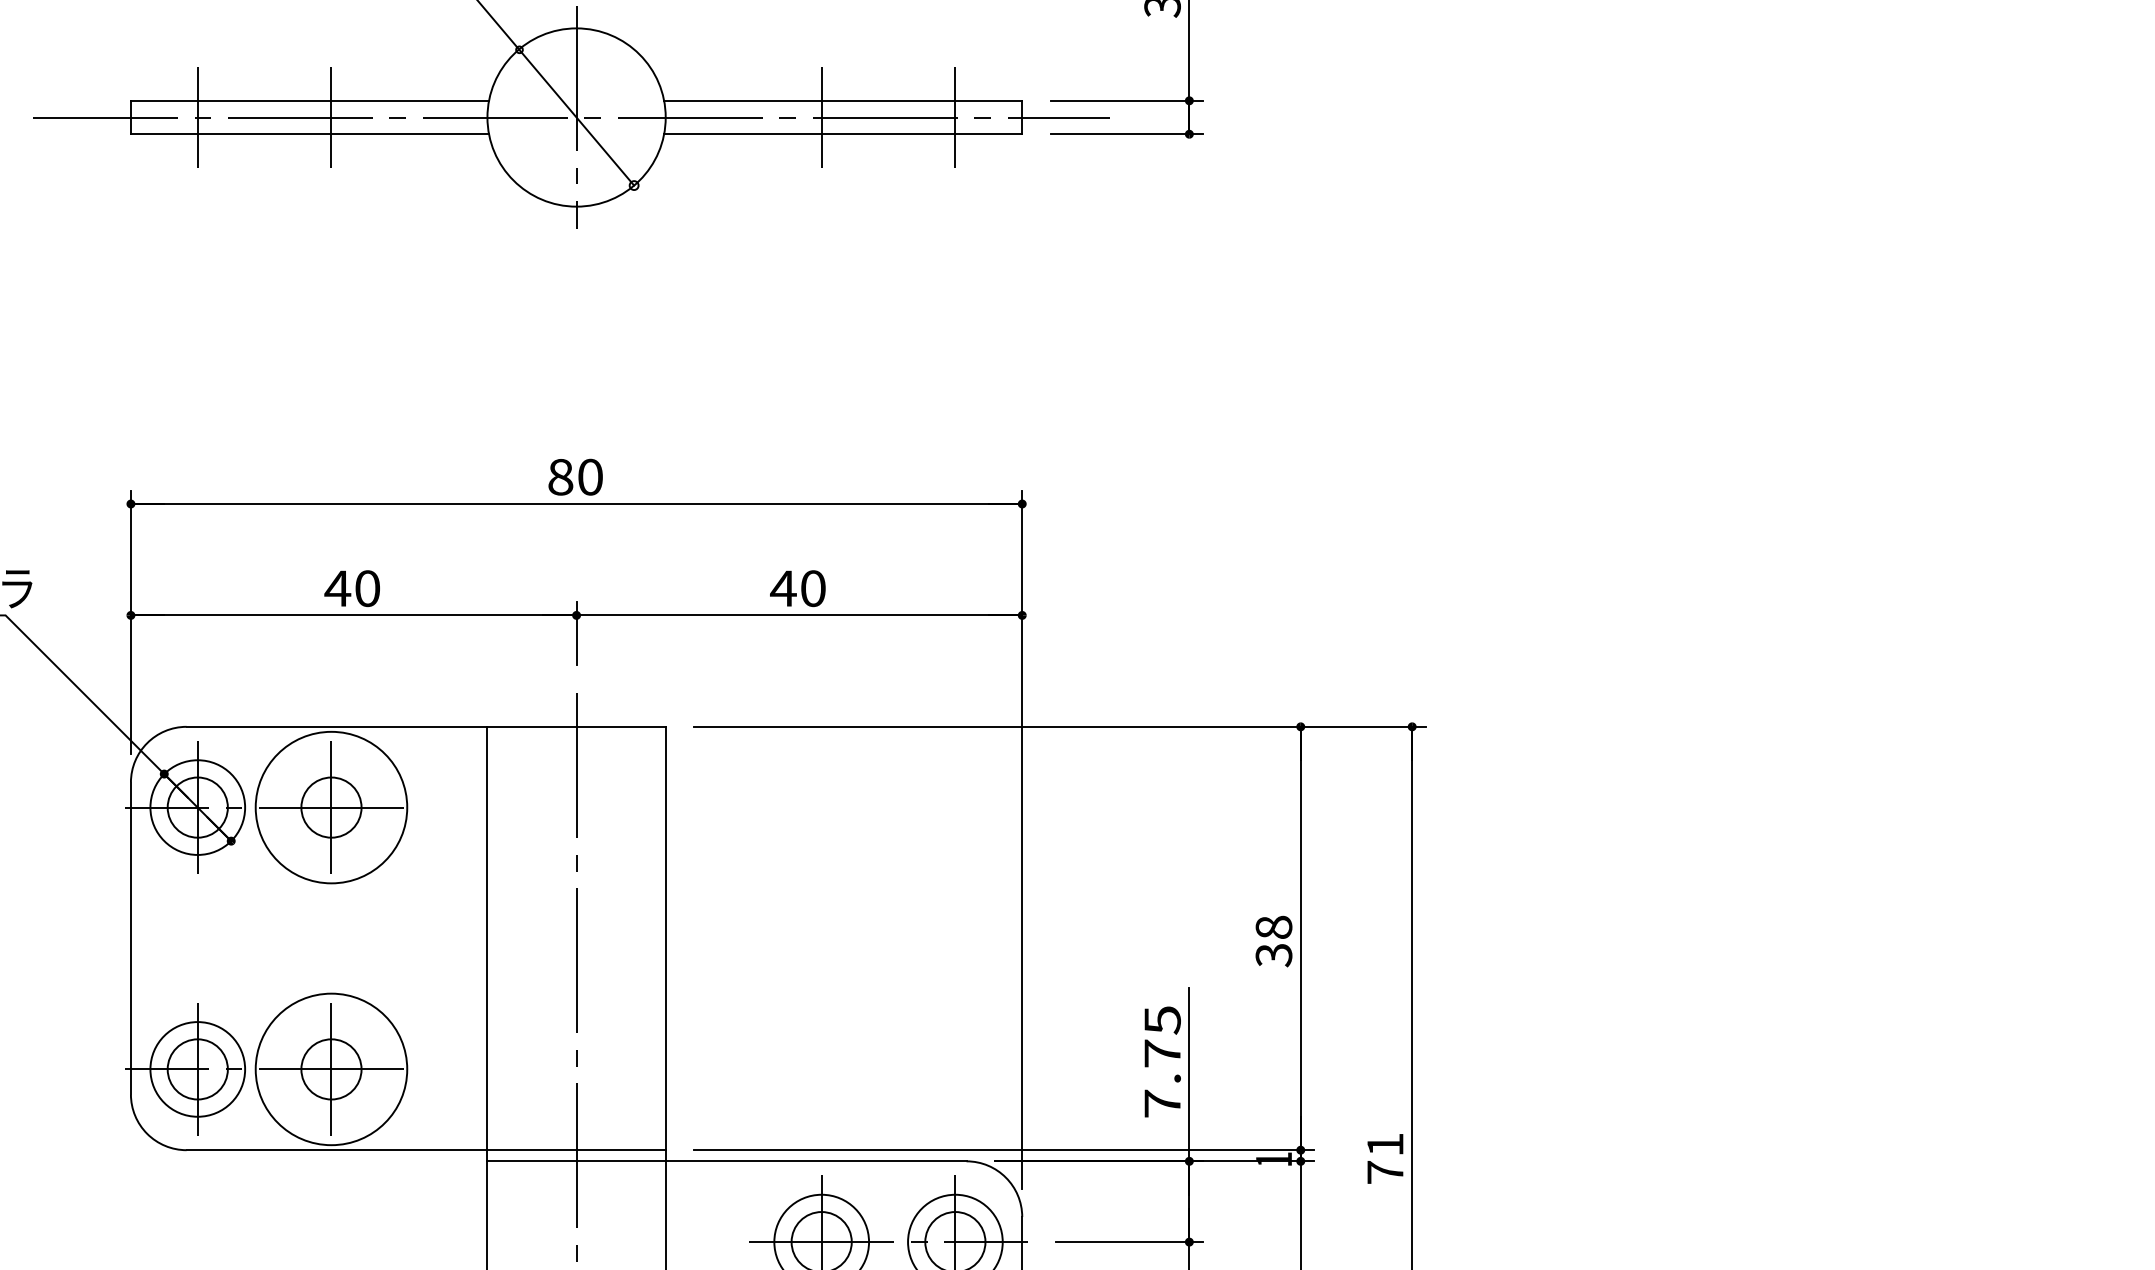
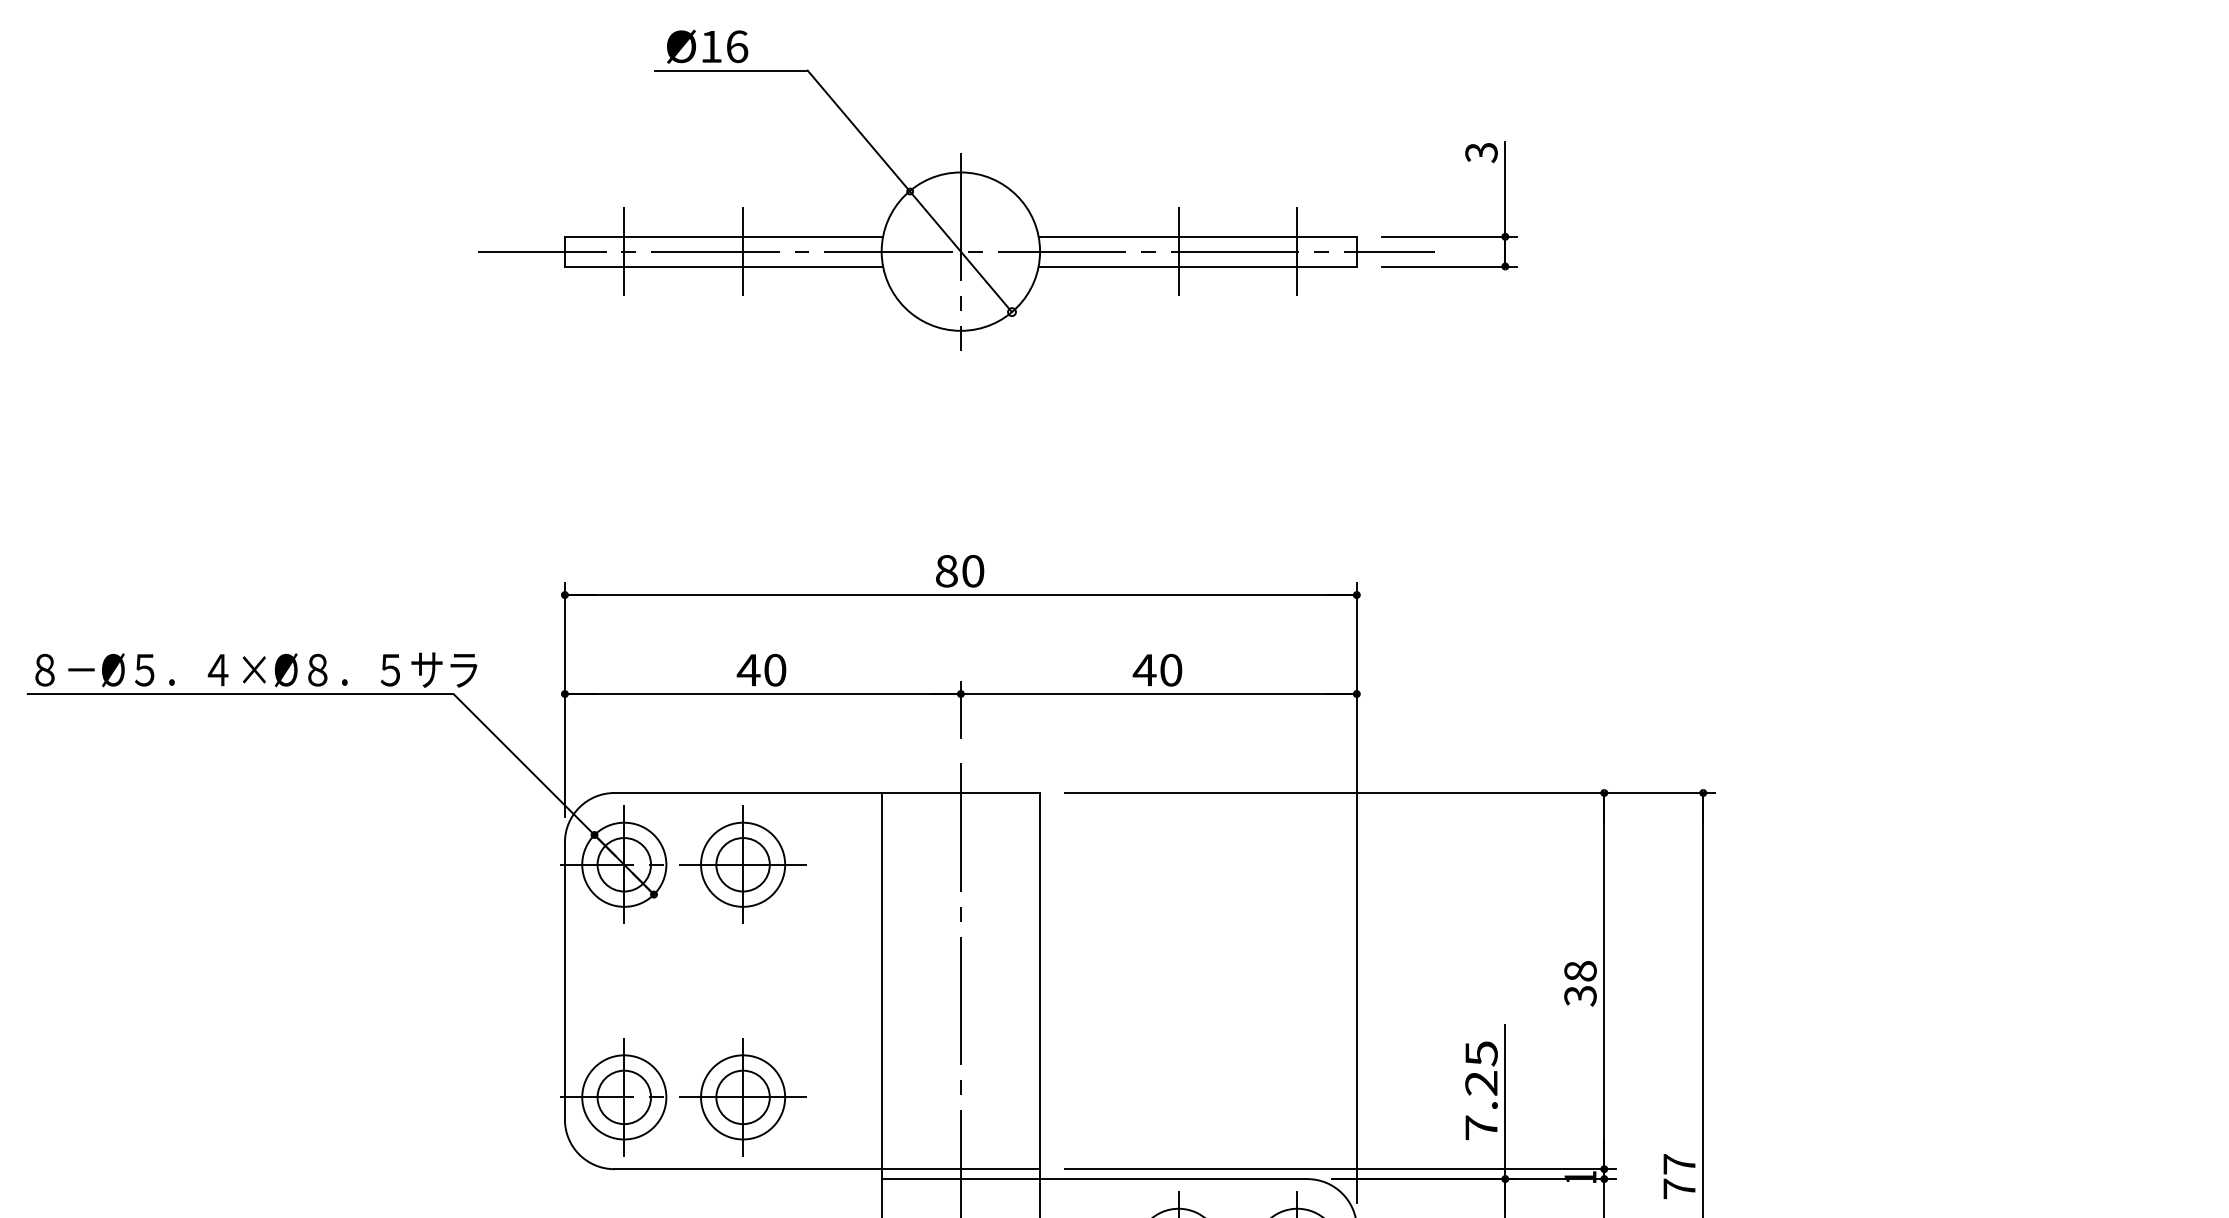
circle: (331, 807) -> (743, 864), size x0.62
text: (1162, 1053) -> (1481, 1083), 7.75 -> 7.25
circle: (331, 1069) -> (743, 1097), size x0.62
text: (1385, 1144) -> (1679, 1164), 71 -> 77

